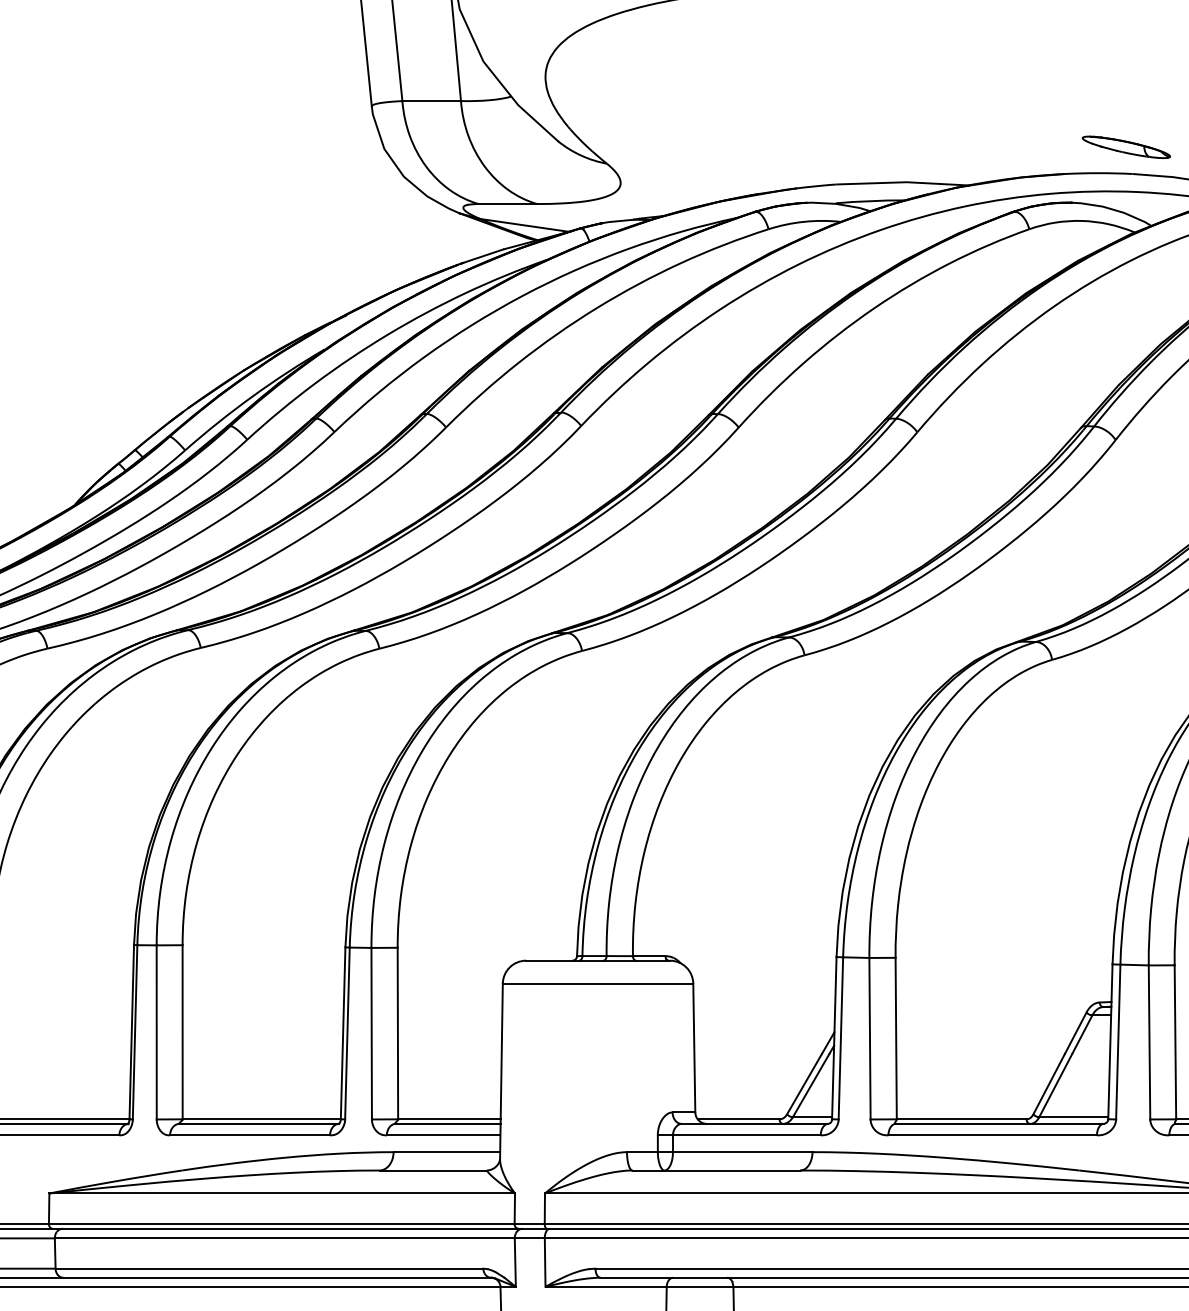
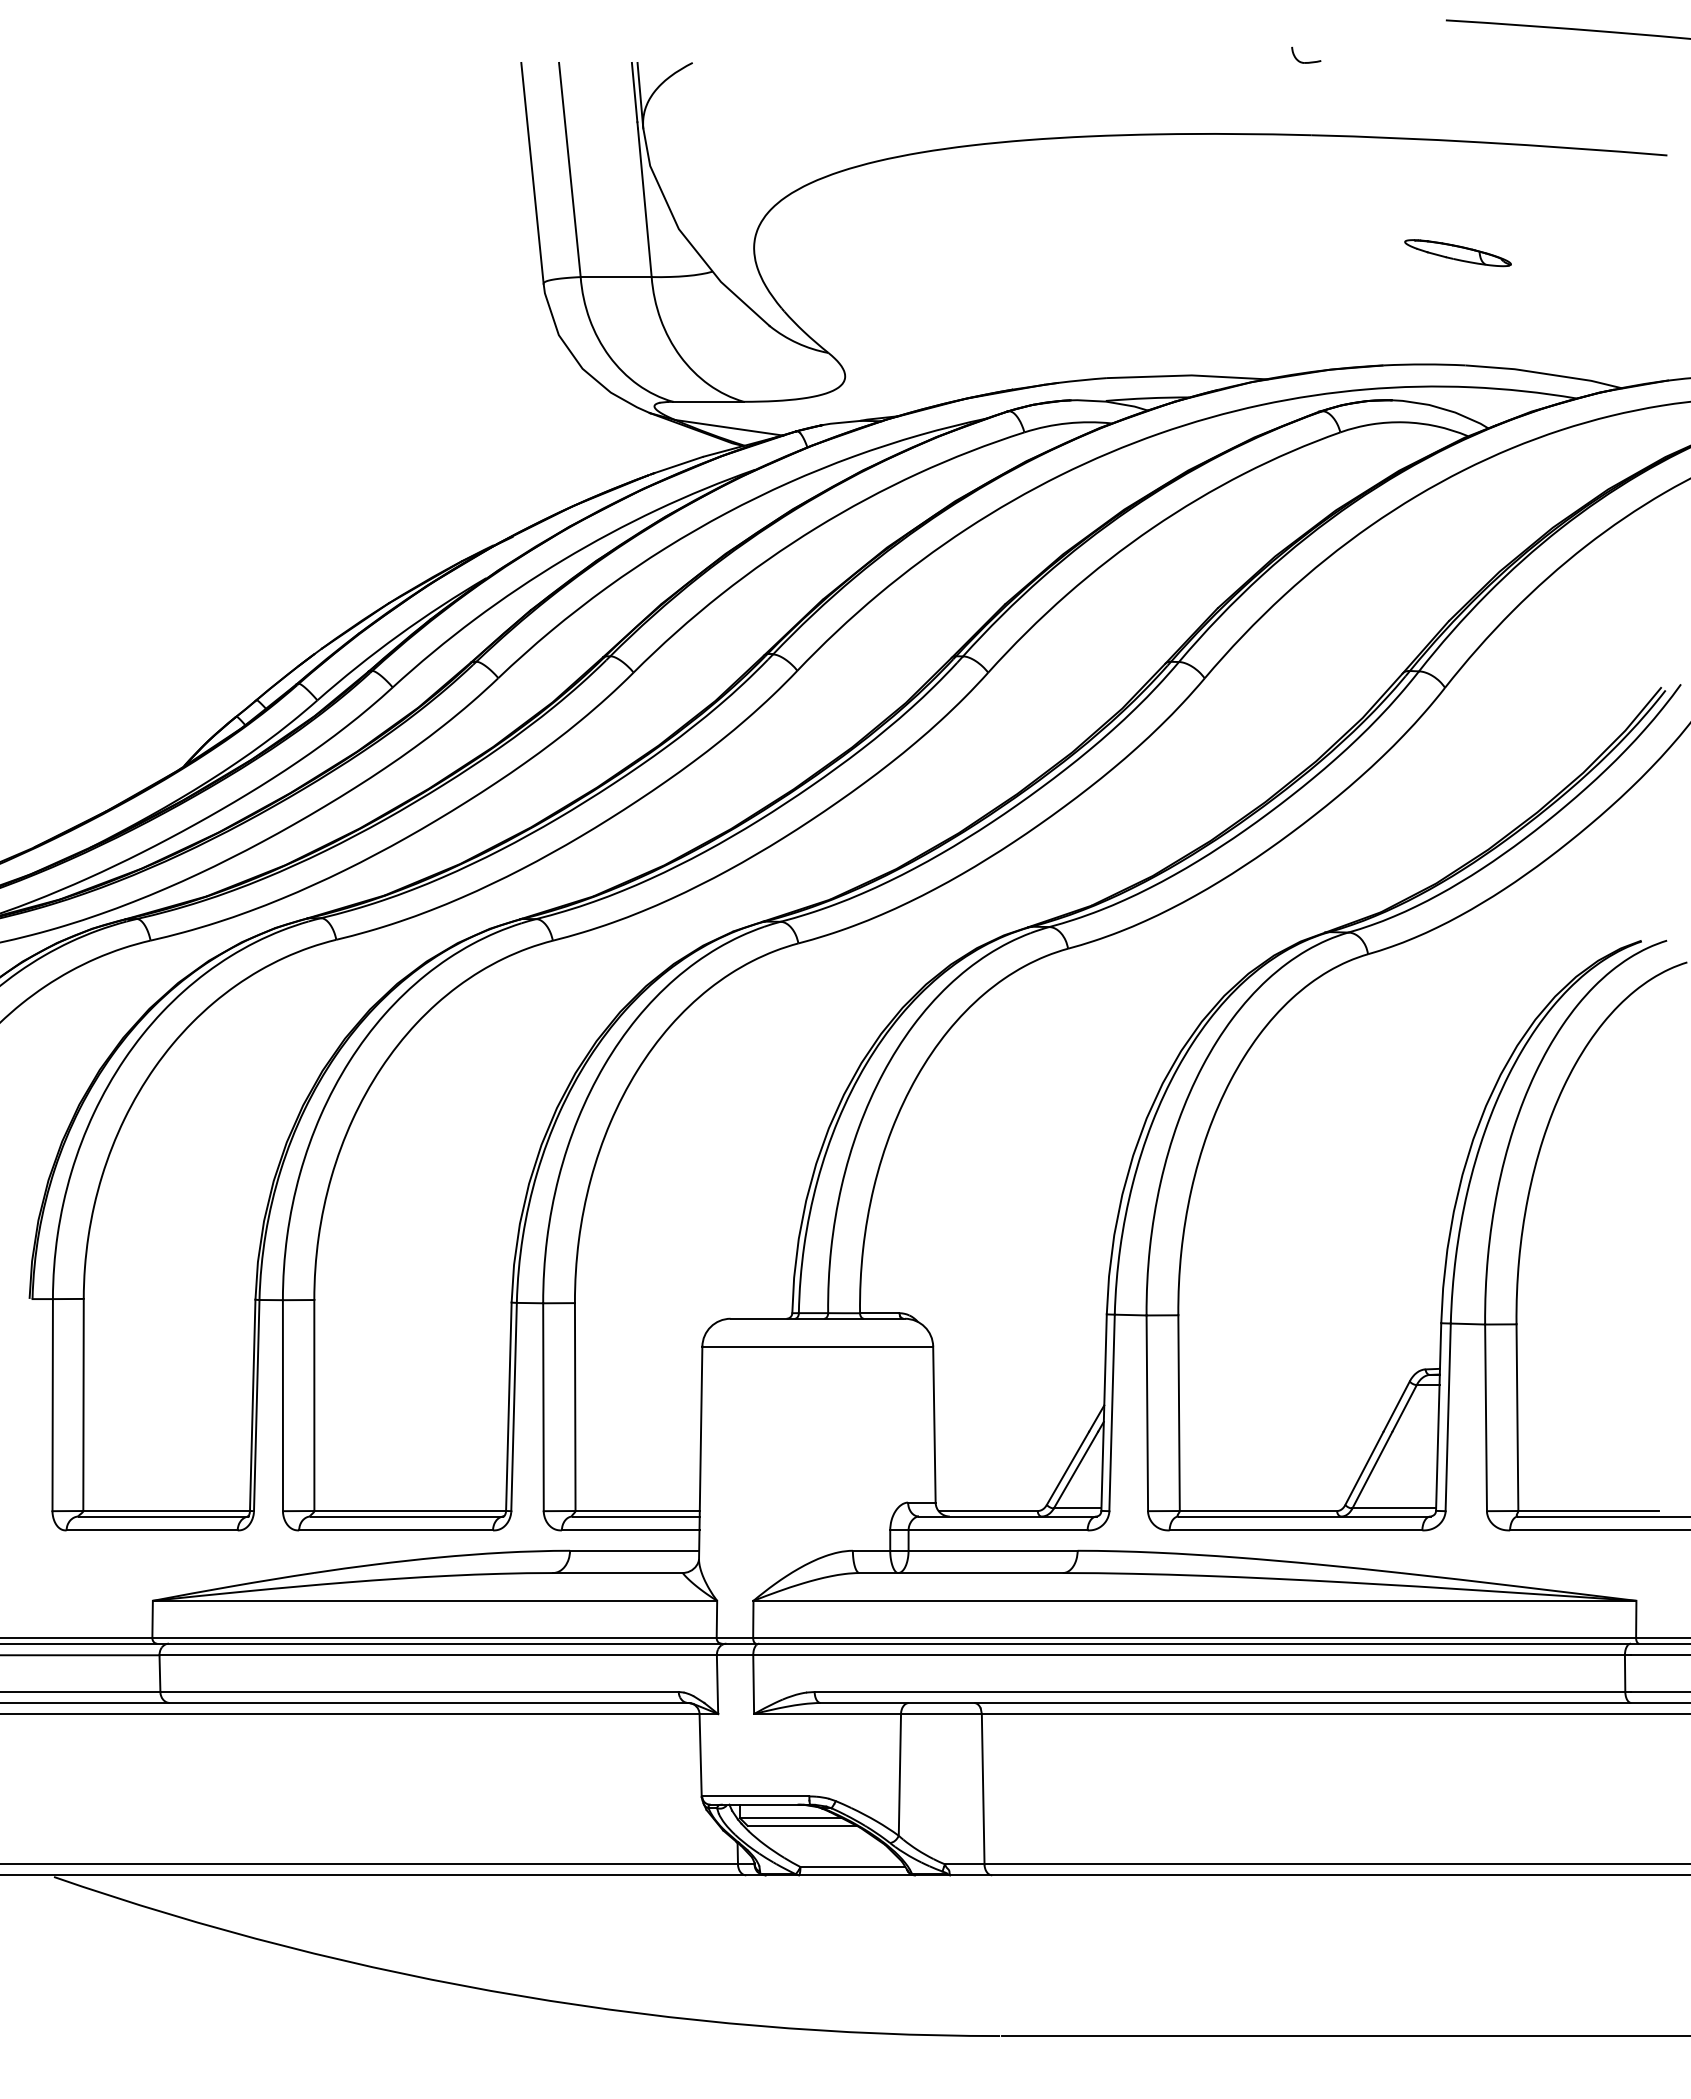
part: (1125, 147) -> (1457, 253), moved

